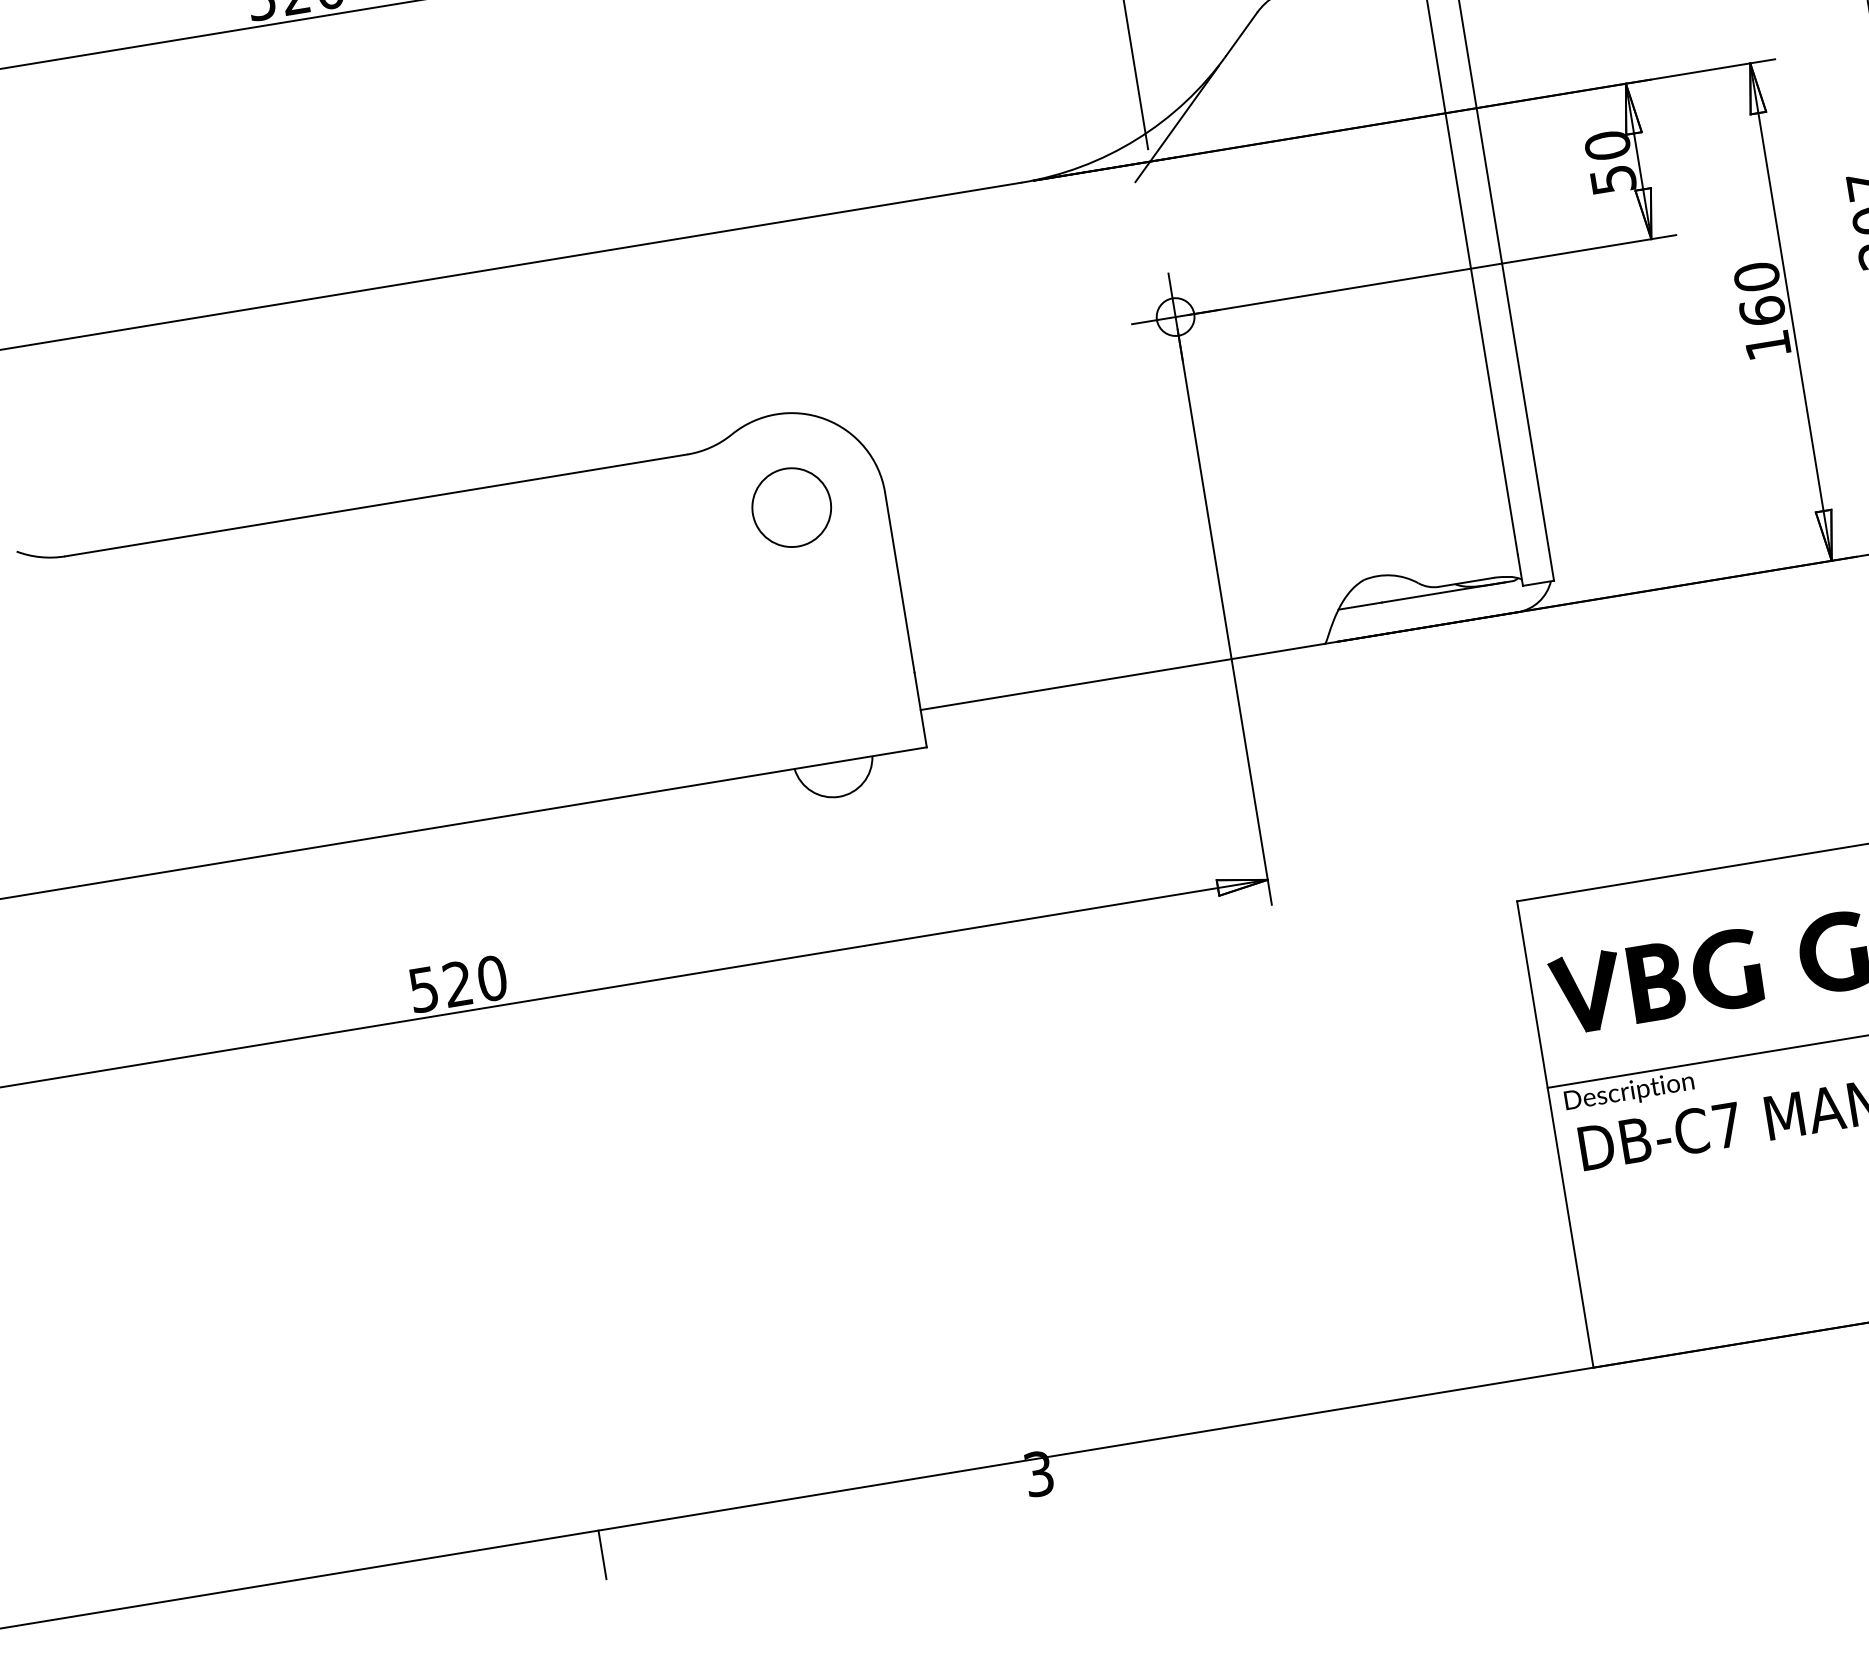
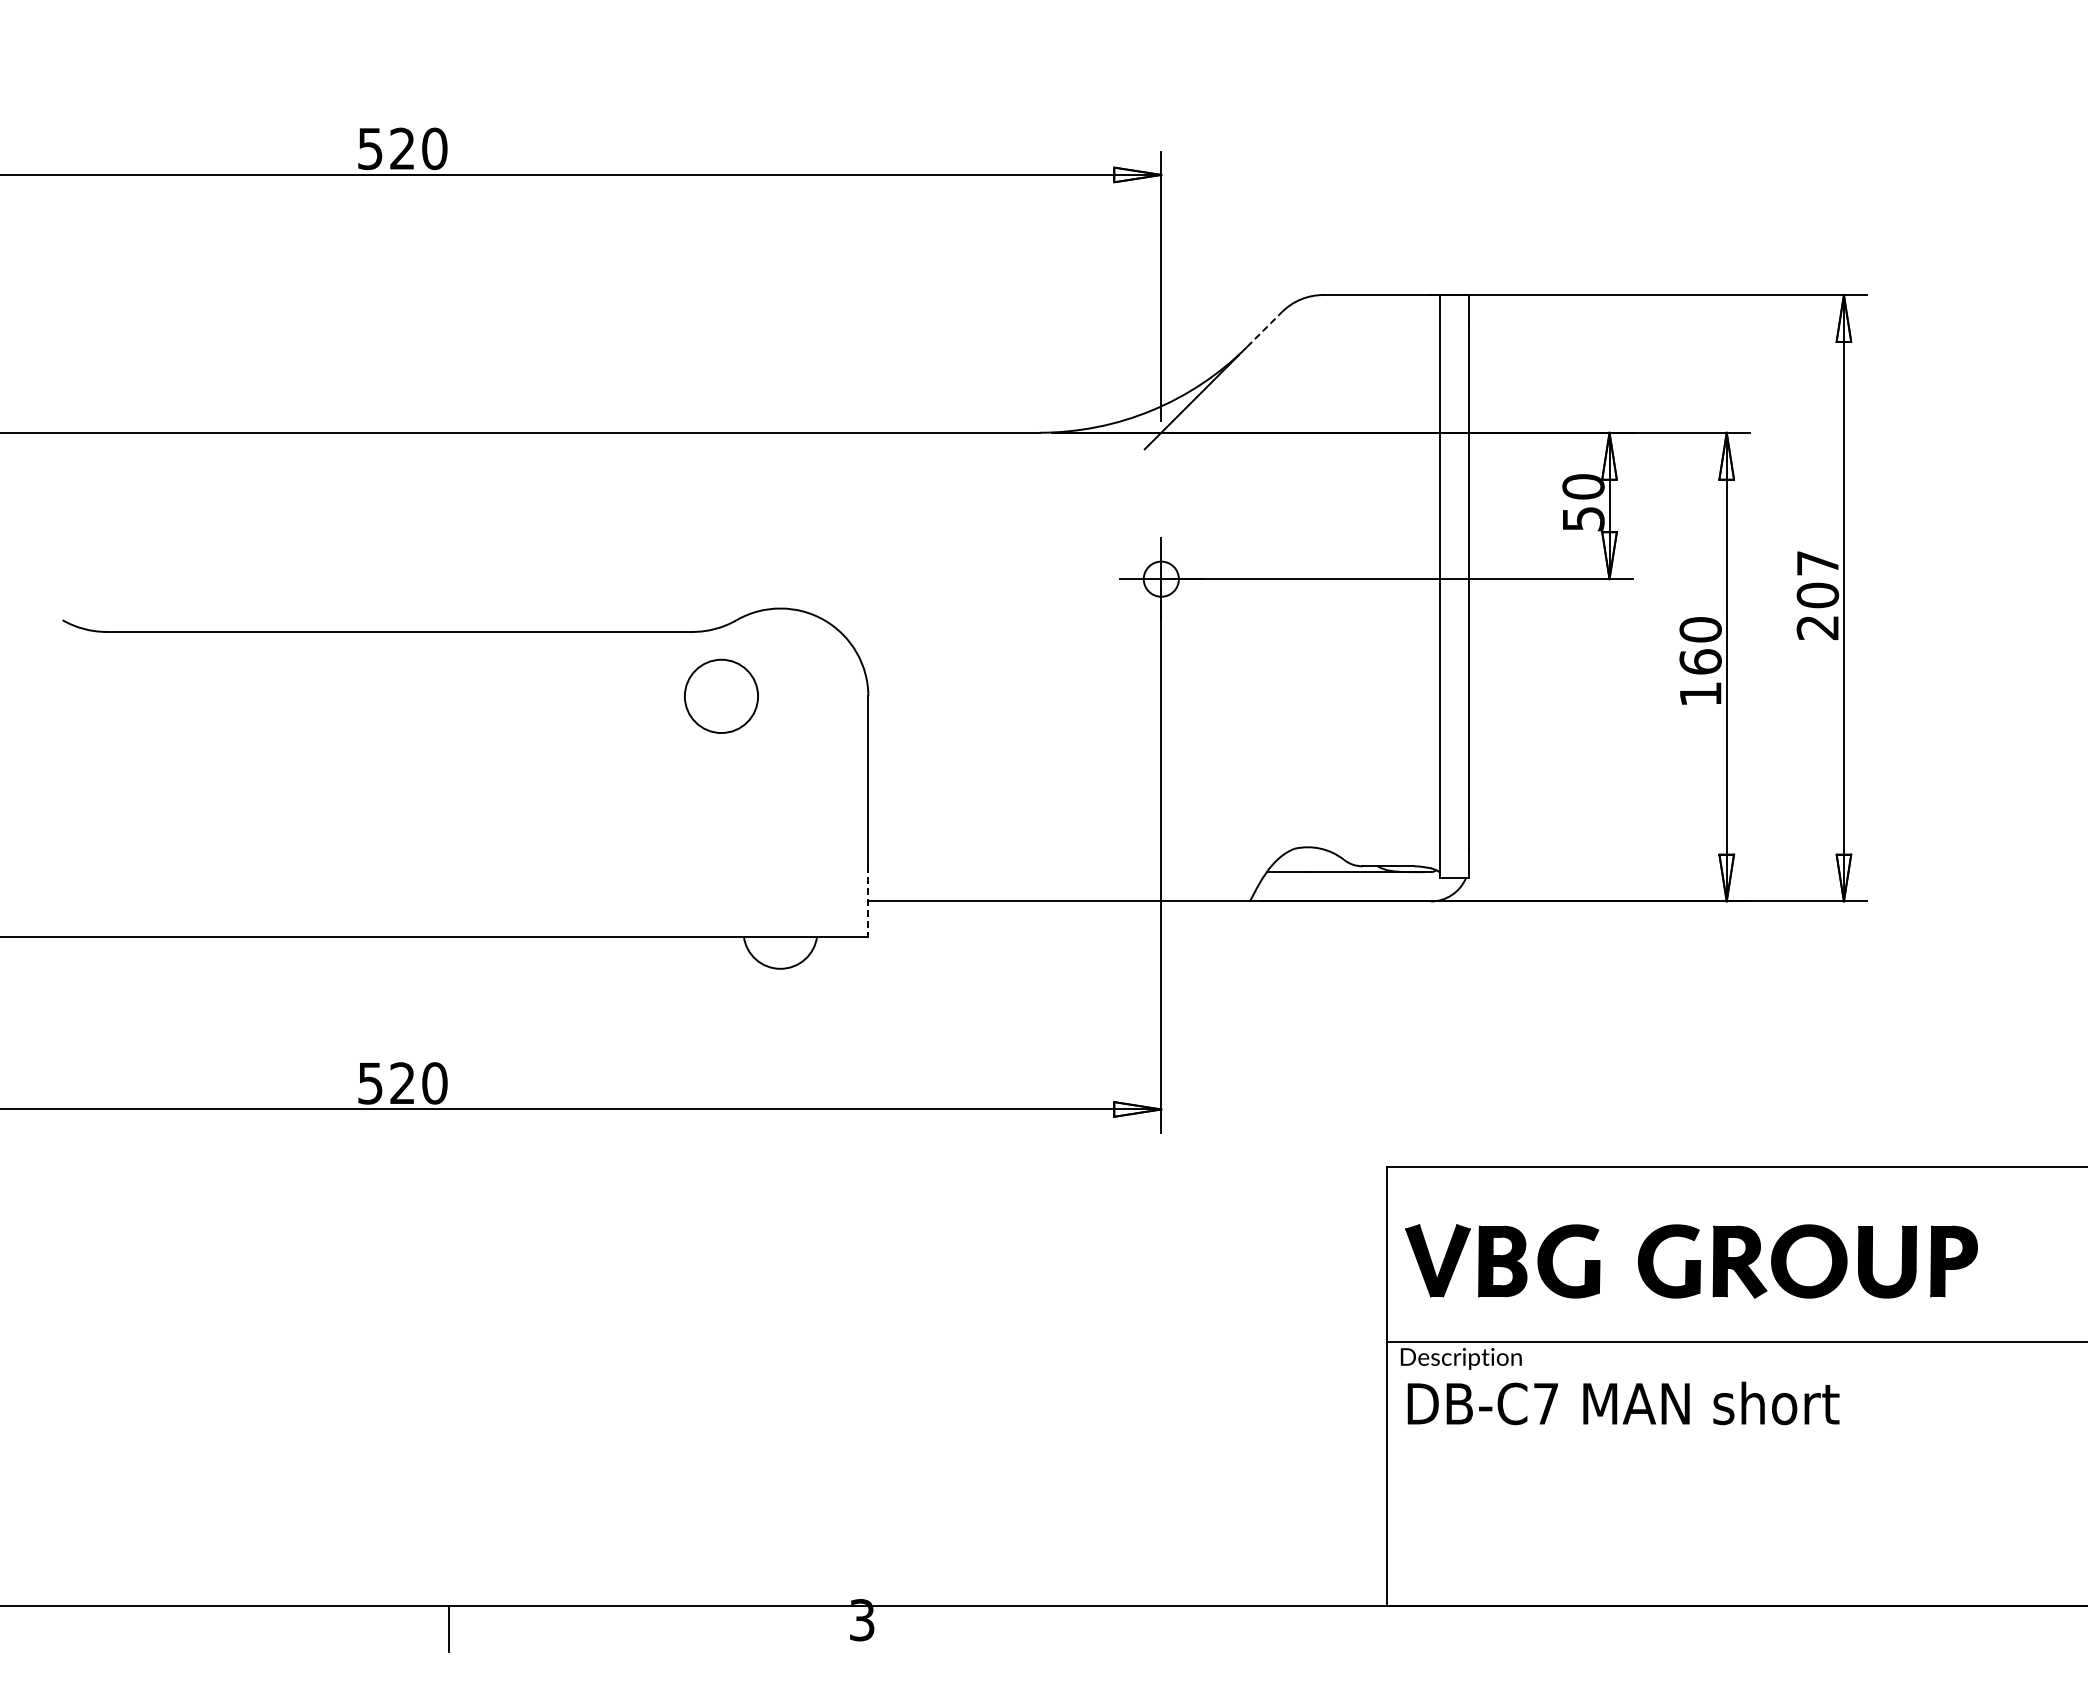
line: (1241, 34) -> (1264, 329), solid -> dashed
circle: (791, 506) -> (721, 695), moved
line: (920, 710) -> (868, 901), solid -> dashed

